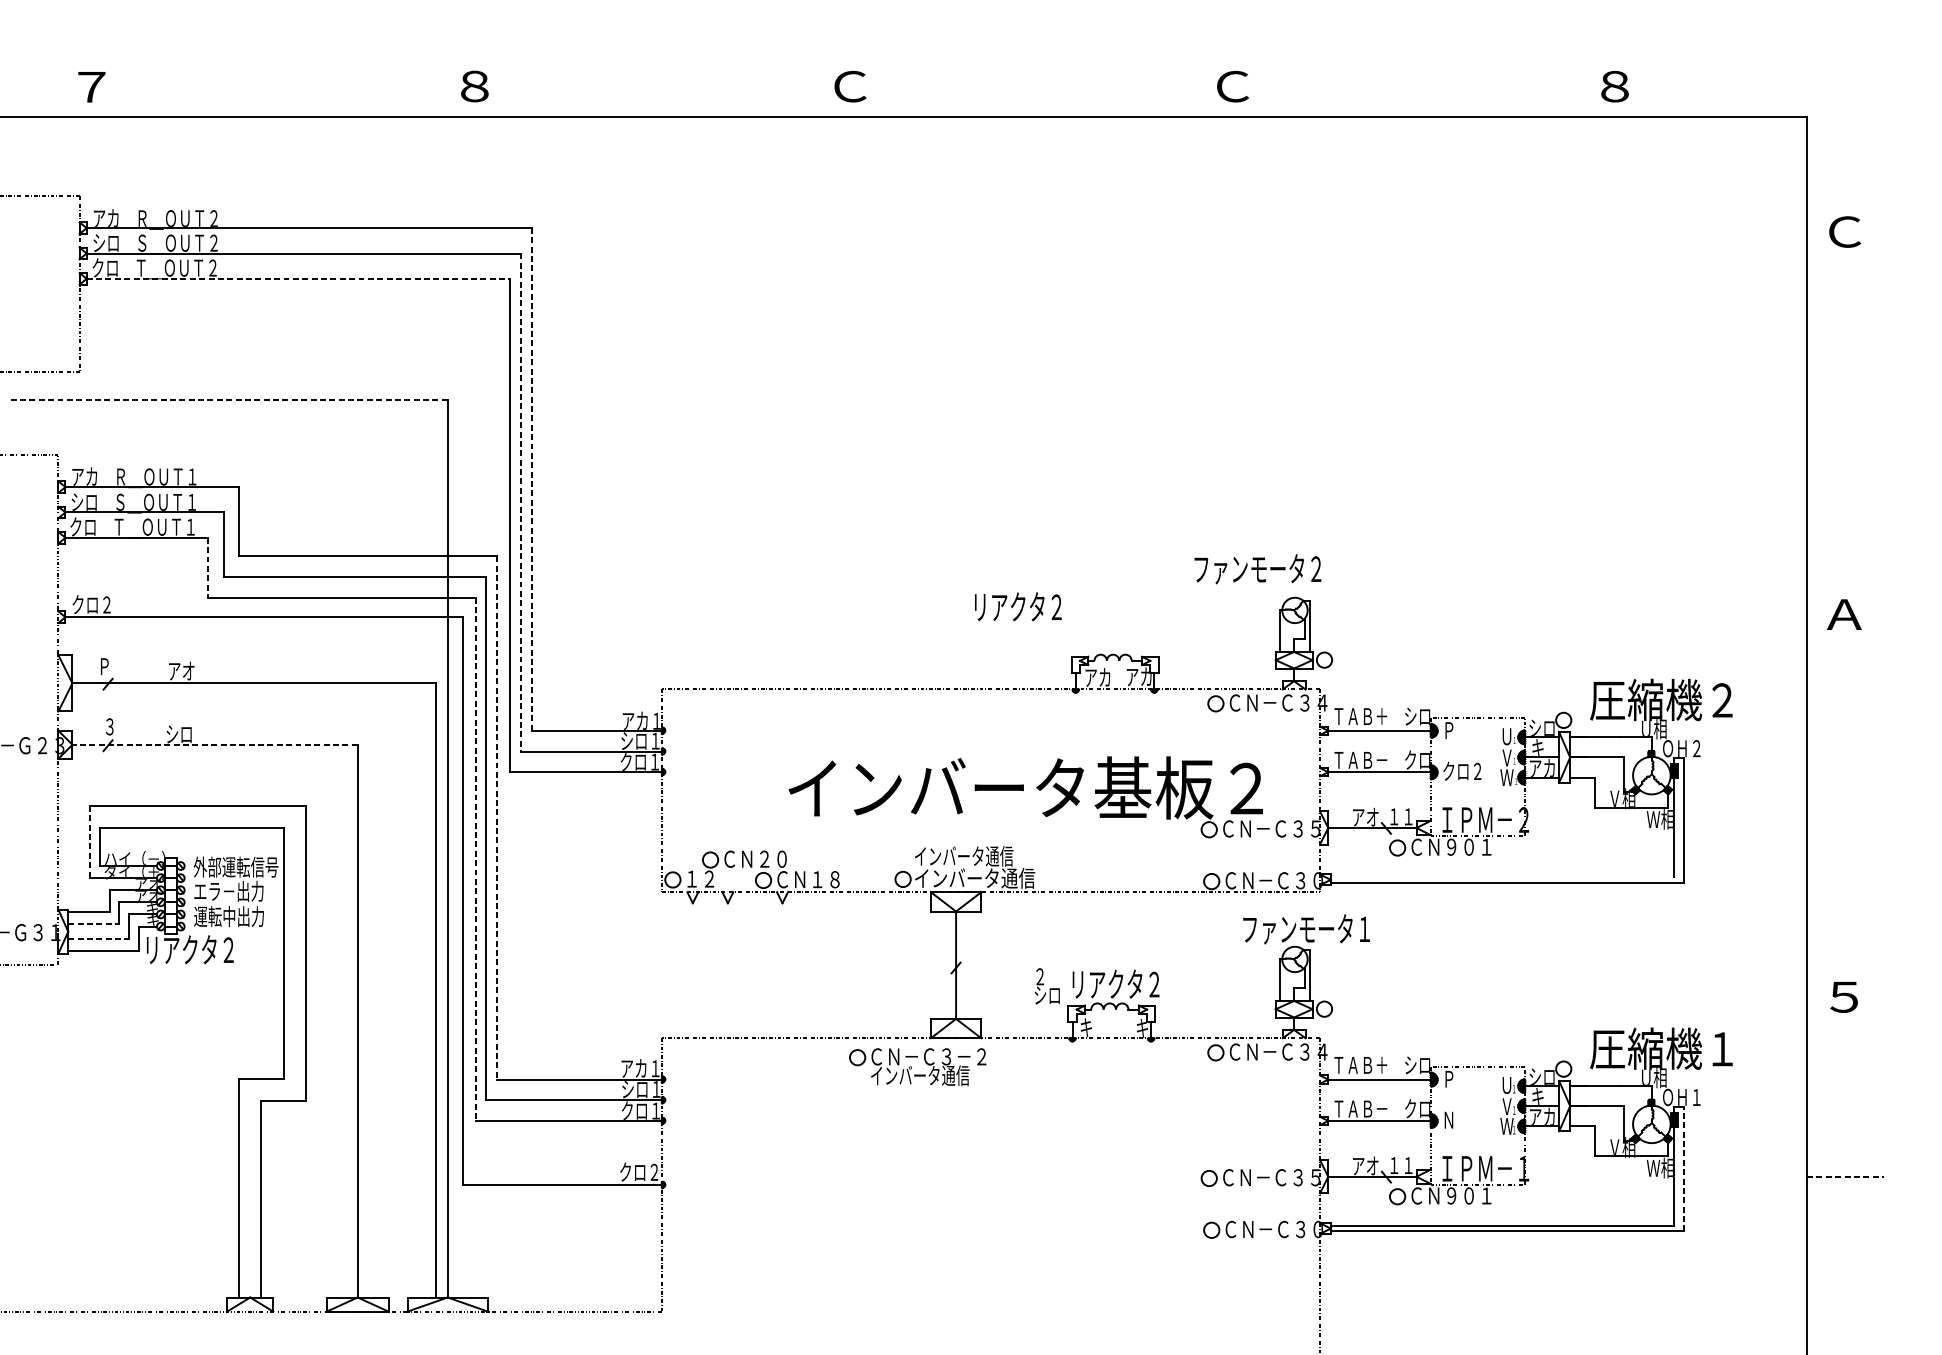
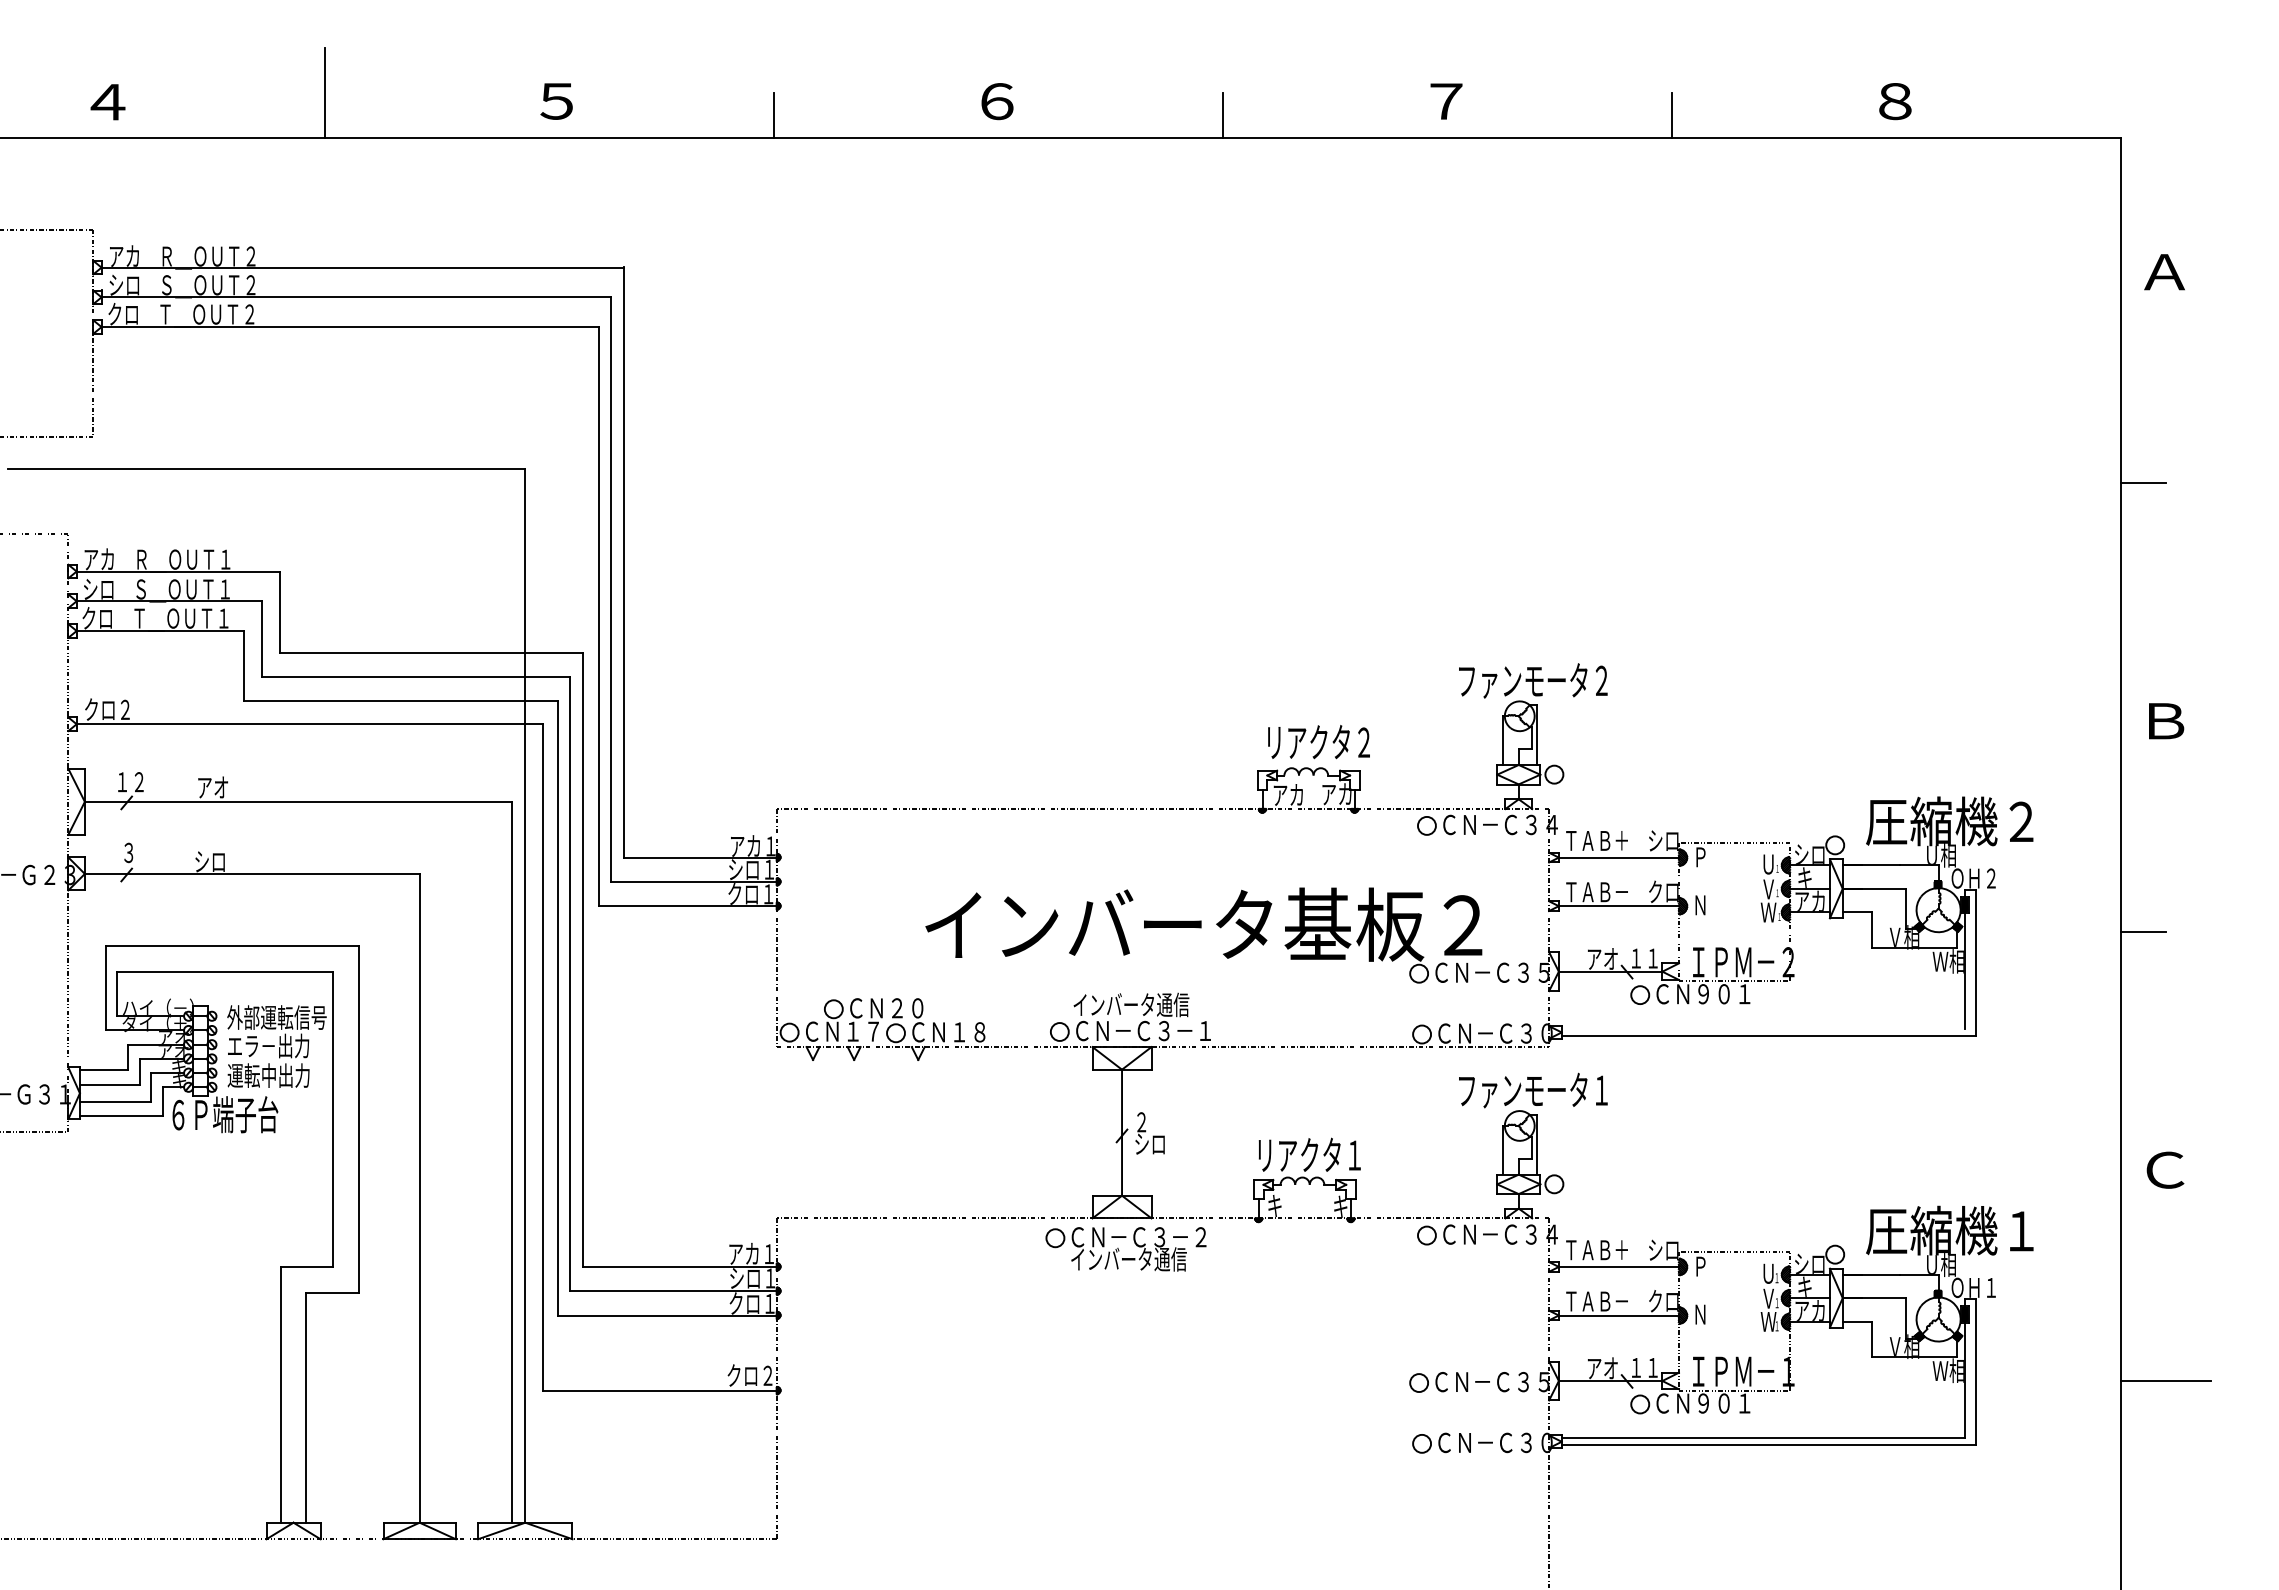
line: (276, 78) -> (324, 92), added
text: (474, 85) -> (556, 100), ８ -> ５
text: (850, 86) -> (997, 101), Ｃ -> ６
text: (1232, 86) -> (1446, 101), Ｃ -> ７
text: (91, 87) -> (107, 102), ７ -> ４
line: (659, 97) -> (773, 114), added
line: (1041, 97) -> (1222, 114), added
line: (1424, 97) -> (1671, 114), added
text: (1844, 231) -> (2164, 271), Ｃ -> Ａ
line: (298, 279) -> (350, 327), dashed -> solid
line: (227, 400) -> (266, 469), dashed -> solid
line: (1825, 412) -> (2142, 483), added
line: (531, 480) -> (623, 563), dashed -> solid
line: (521, 503) -> (611, 590), dashed -> solid
line: (208, 568) -> (244, 666), dashed -> solid
text: (1258, 568) -> (1533, 680), moved
text: (1017, 607) -> (1318, 742), moved
text: (1844, 614) -> (2164, 721), Ａ -> Ｂ
text: (111, 666) -> (130, 782), Ｐ -> １２
line: (214, 744) -> (251, 873), dashed -> solid
text: (1462, 770) -> (1716, 904), クロ２ -> Ｎ
line: (1825, 794) -> (2142, 932), added
line: (496, 818) -> (582, 960), dashed -> solid
line: (90, 842) -> (105, 988), dashed -> solid
line: (475, 859) -> (557, 1008), dashed -> solid
text: (717, 878) -> (842, 1031), １２ -> ＣＮ１７
text: (974, 878) -> (1143, 1030), インバータ通信 -> ＣＮ－Ｃ３－１
line: (93, 924) -> (109, 1084), dashed -> solid
line: (98, 938) -> (115, 1101), dashed -> solid
text: (192, 949) -> (225, 1114), リアクタ２ -> ６Ｐ端子台
text: (1154, 982) -> (1354, 1153), リアクタ２ -> リアクタ１
text: (1046, 986) -> (1149, 1133), moved
text: (1845, 996) -> (2165, 1169), ５ -> Ｃ
part: (912, 1068) -> (1119, 1250), moved
line: (1683, 1168) -> (1975, 1371), dashed -> solid
line: (1845, 1177) -> (2165, 1381), dashed -> solid

